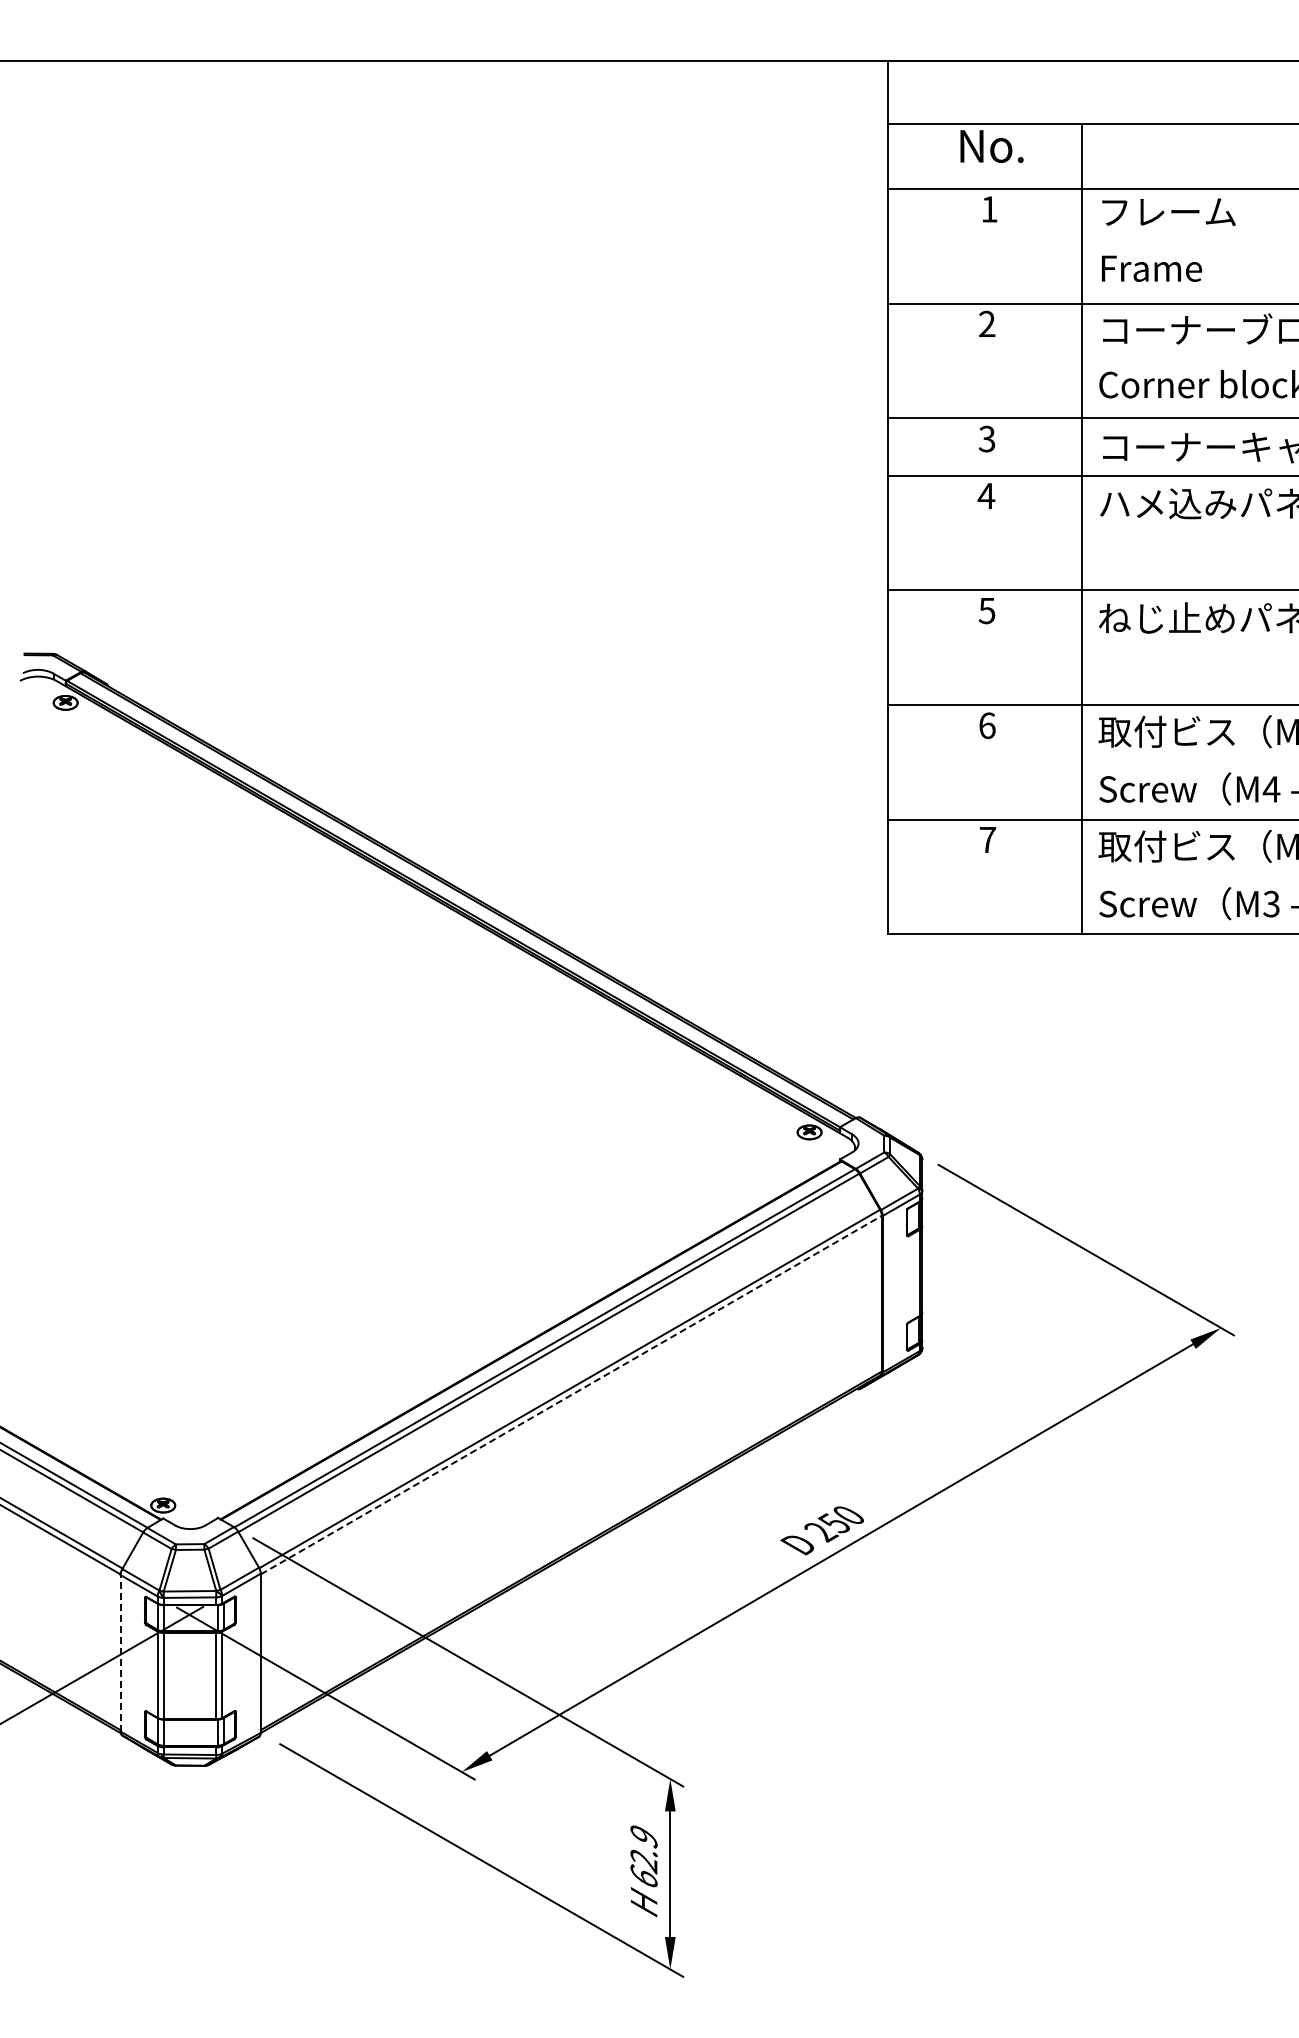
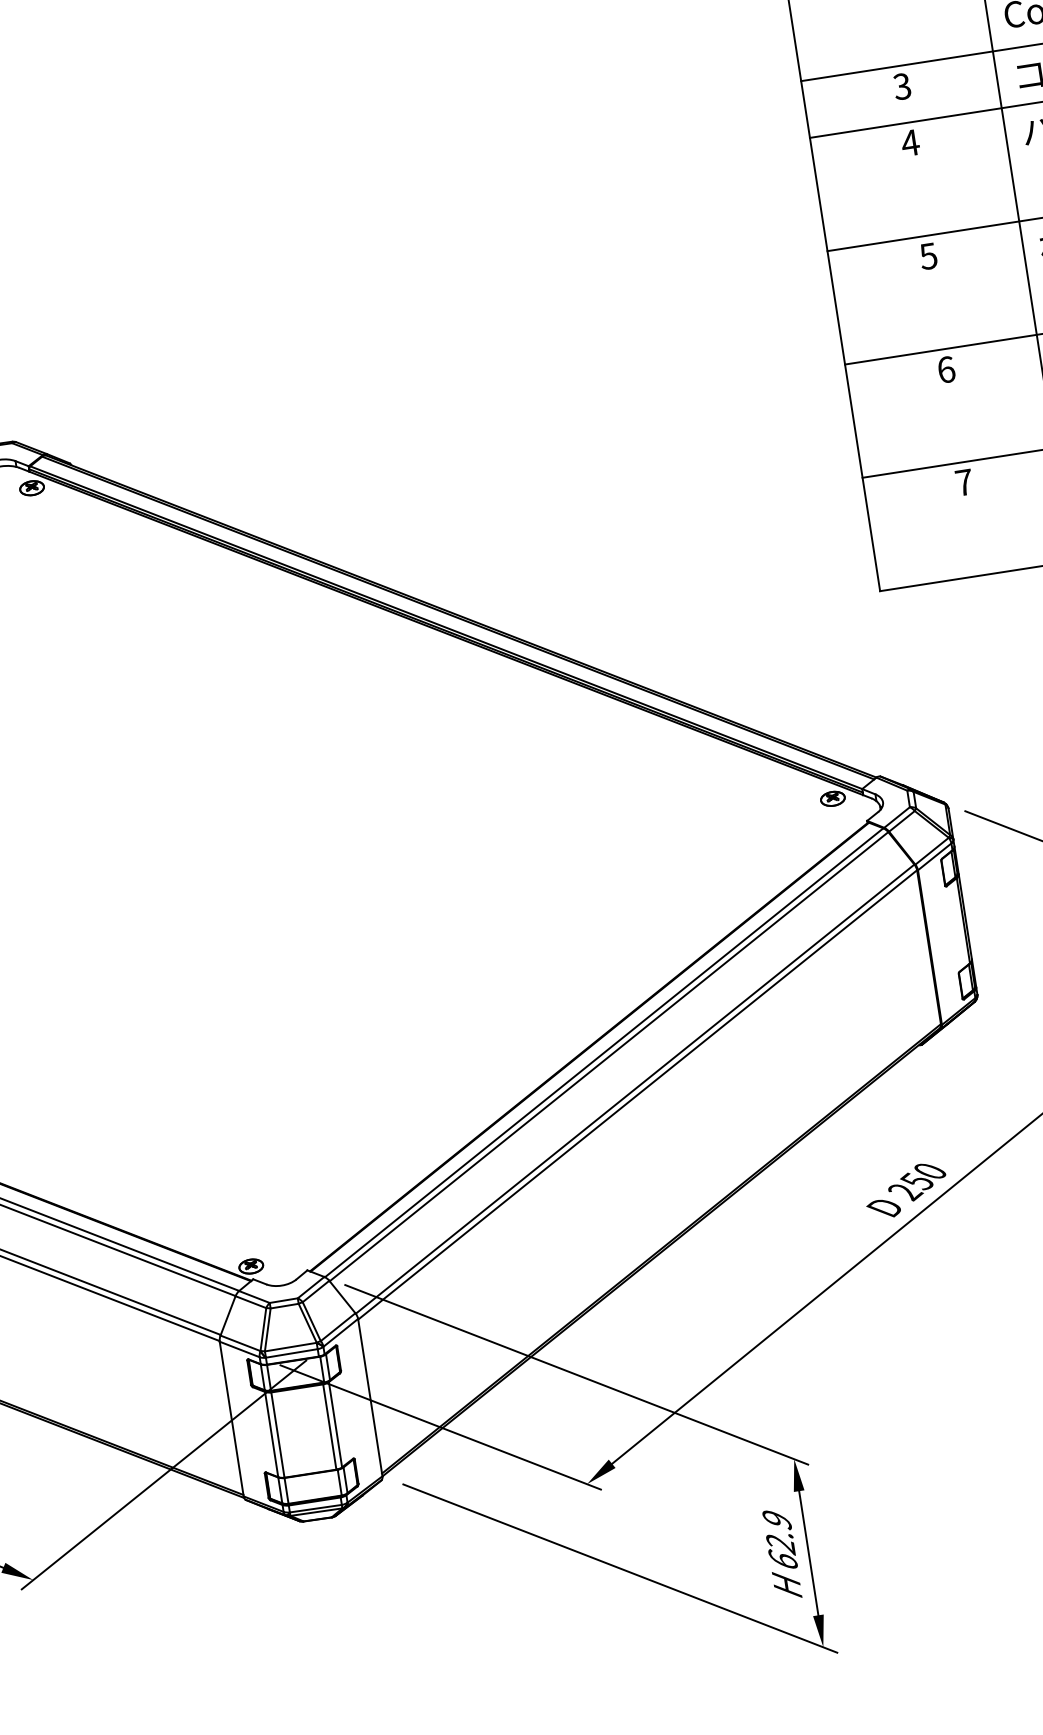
line: (571, 1395) -> (637, 1095), dashed -> solid
line: (120, 1652) -> (231, 1418), dashed -> solid

